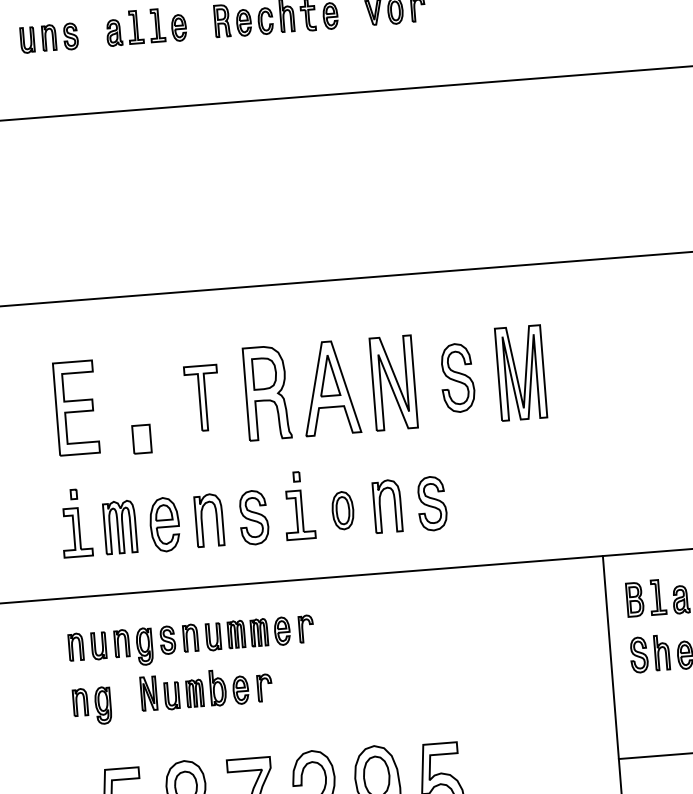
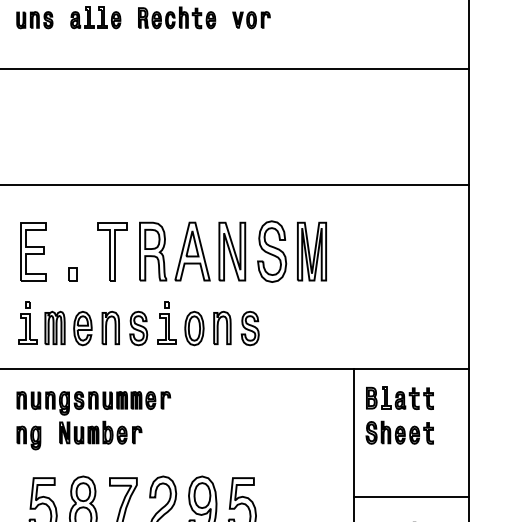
part: (457, 377) -> (272, 251), size x1.43
part: (202, 397) -> (112, 251), size x1.43
part: (141, 439) -> (72, 274), size x0.71
part: (343, 510) -> (194, 328), size x1.43

